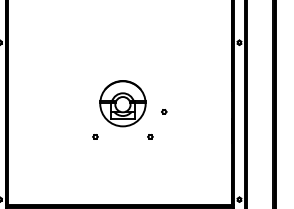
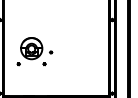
part: (128, 109) -> (34, 51), moved

